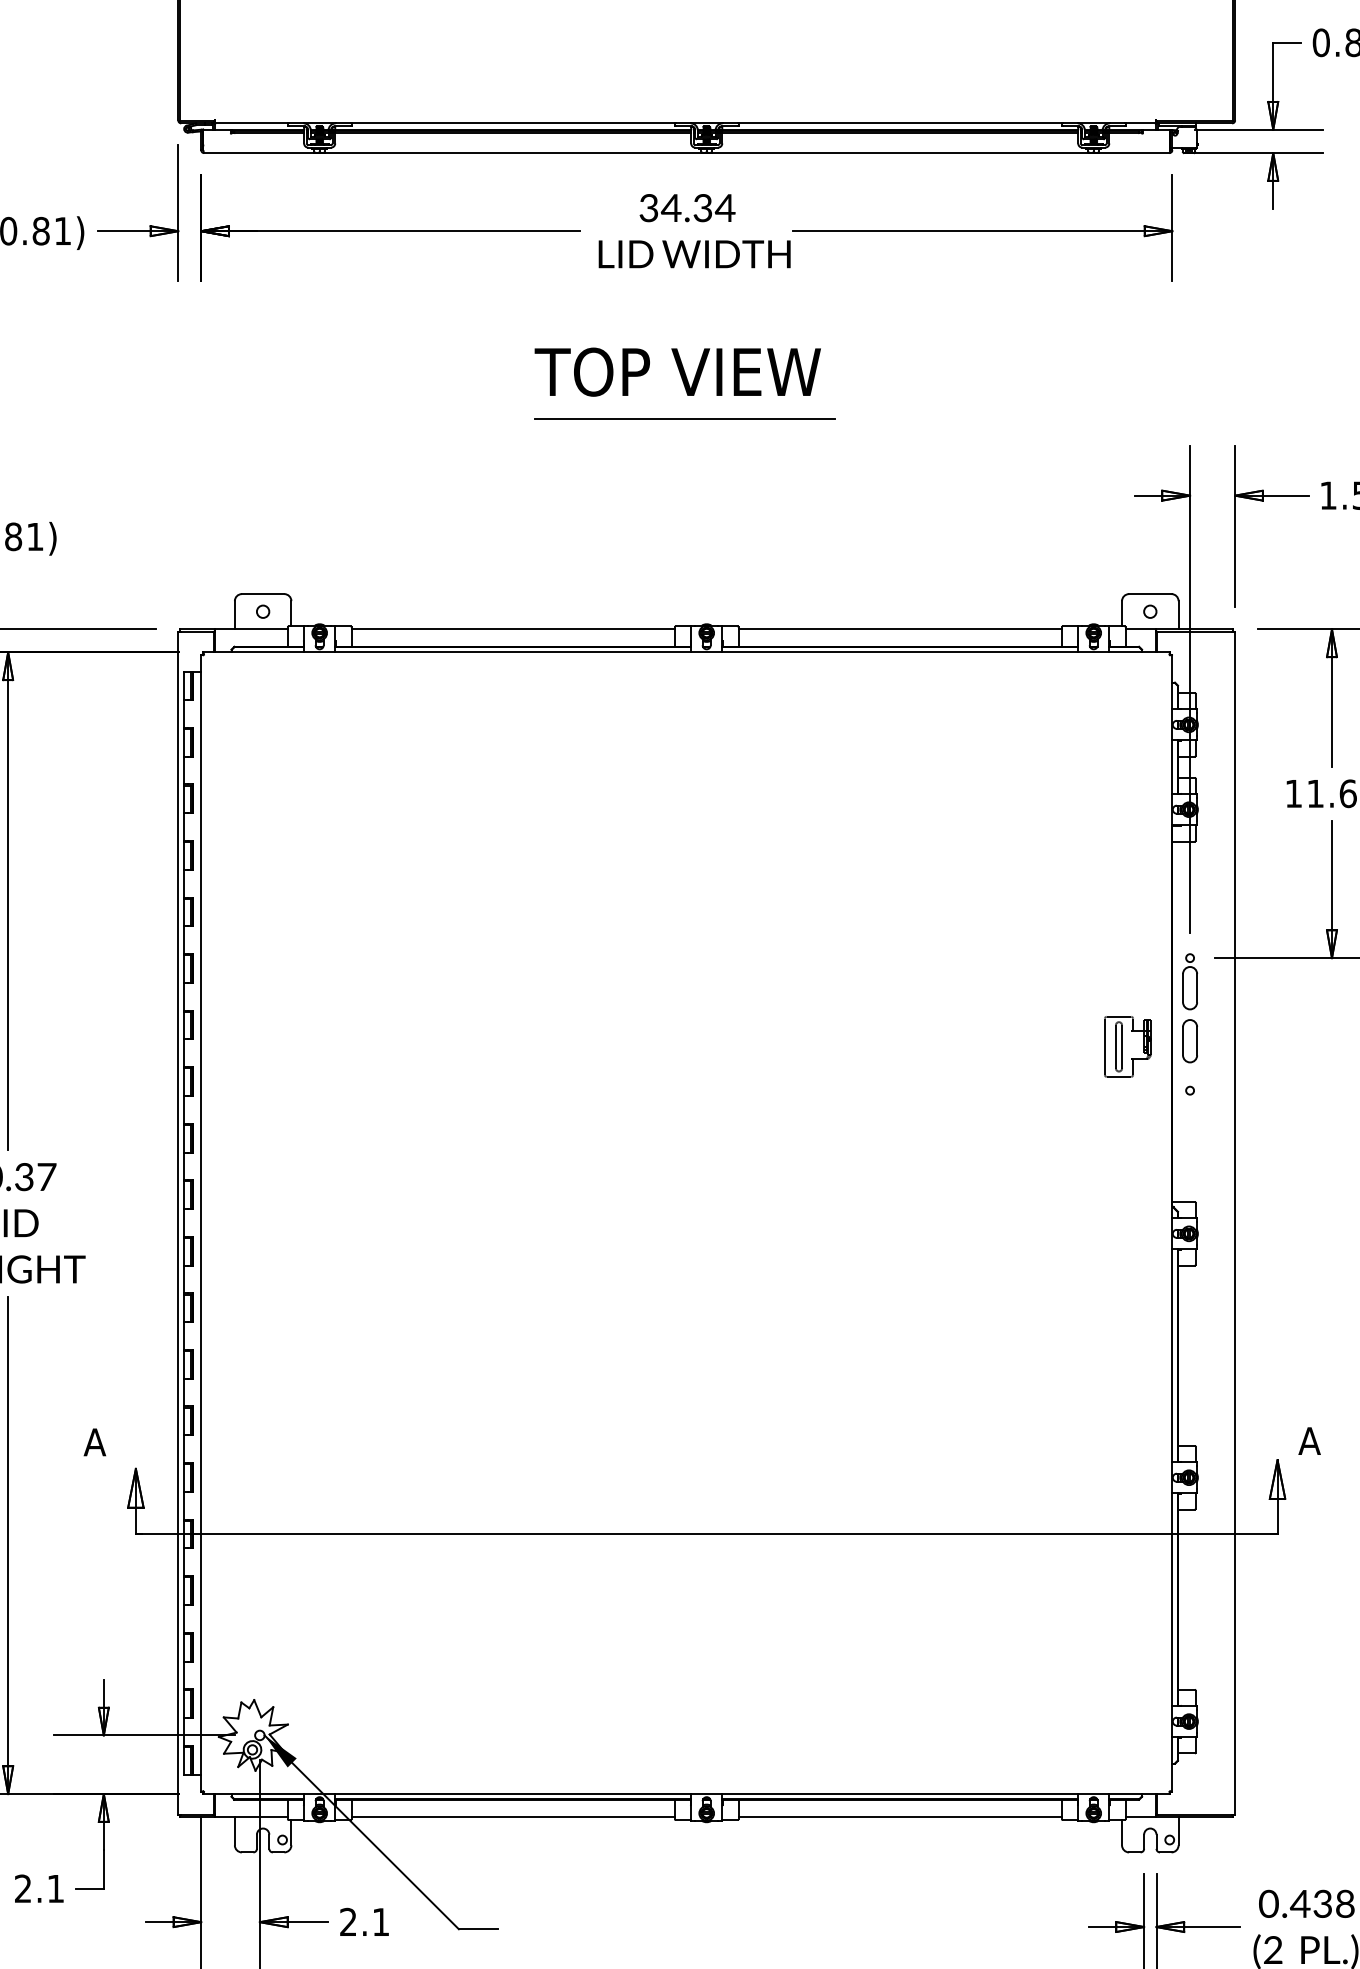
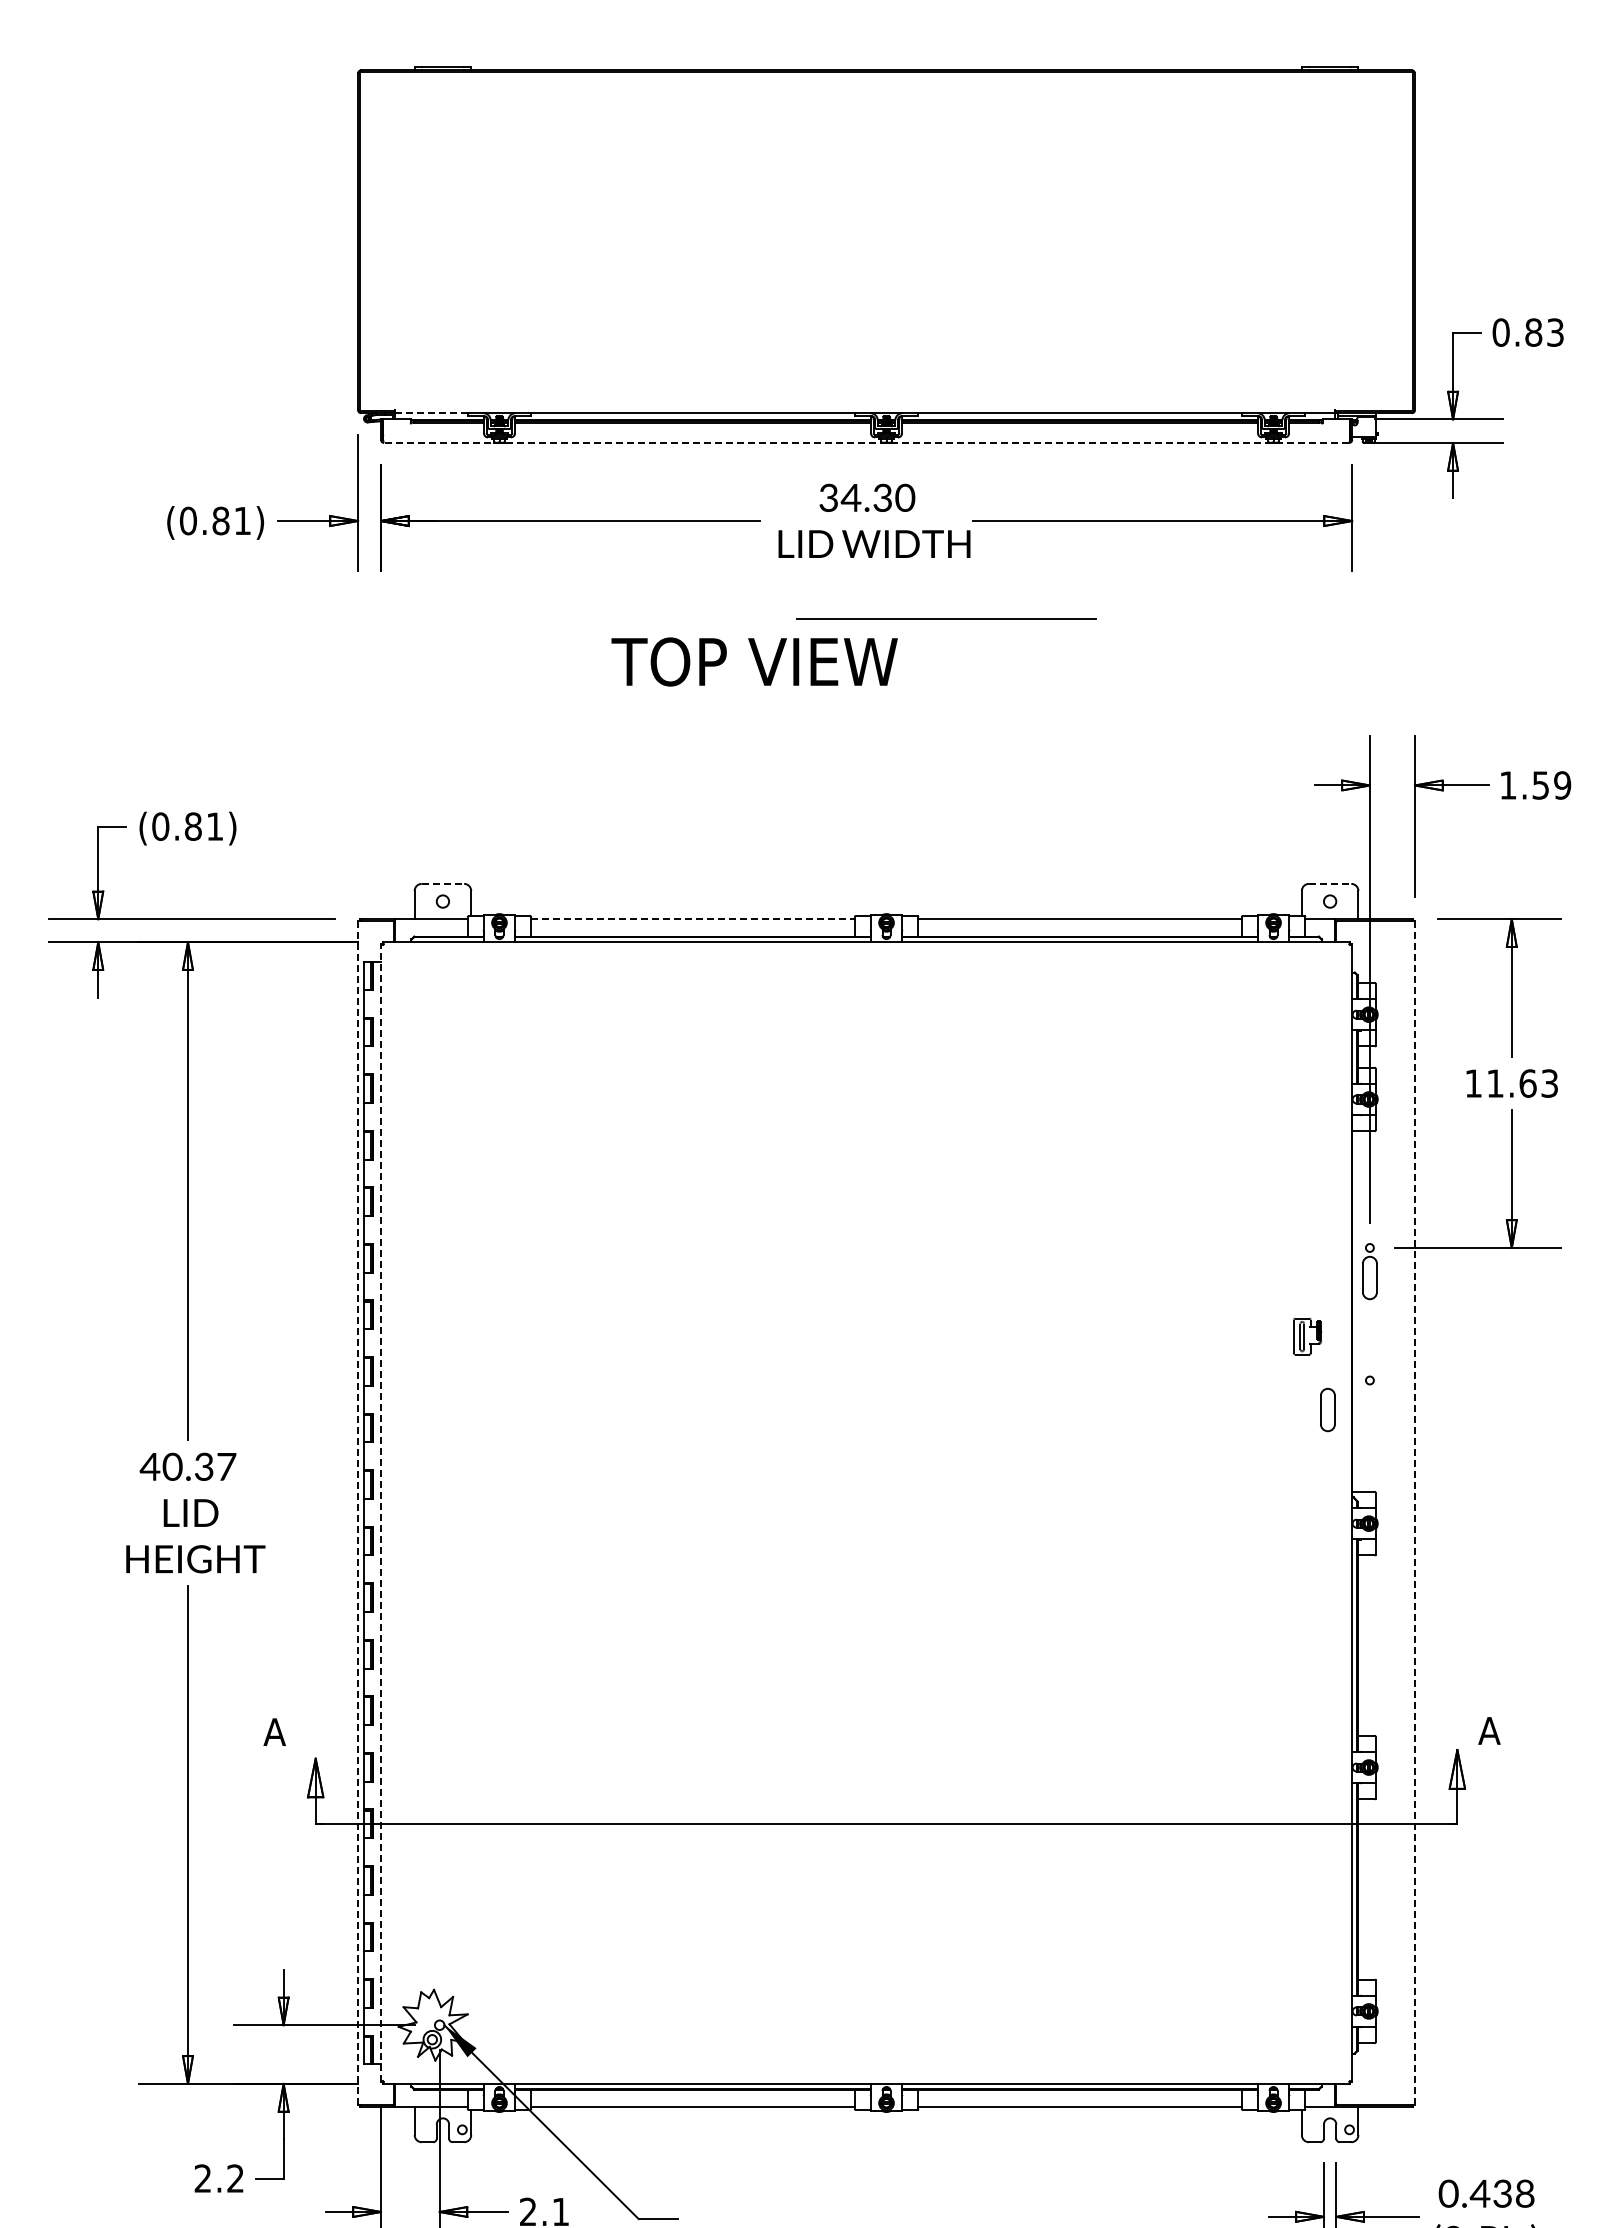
line: (251, 123) -> (431, 413), solid -> dashed
line: (686, 152) -> (866, 442), solid -> dashed
text: (724, 207) -> (904, 497), 34.34 -> 34.30
text: (677, 371) -> (754, 661), moved
line: (684, 418) -> (946, 618), moved
line: (263, 593) -> (443, 883), solid -> dashed
line: (1150, 593) -> (1330, 883), solid -> dashed
line: (513, 629) -> (693, 919), solid -> dashed
part: (1189, 1041) -> (1327, 1410), moved
part: (1127, 1046) -> (1307, 1336), size x0.6
line: (178, 1223) -> (358, 1513), solid -> dashed
line: (201, 1223) -> (381, 1513), solid -> dashed
line: (1234, 1223) -> (1414, 1513), solid -> dashed
text: (55, 1888) -> (235, 2178), 2.1 -> 2.2

